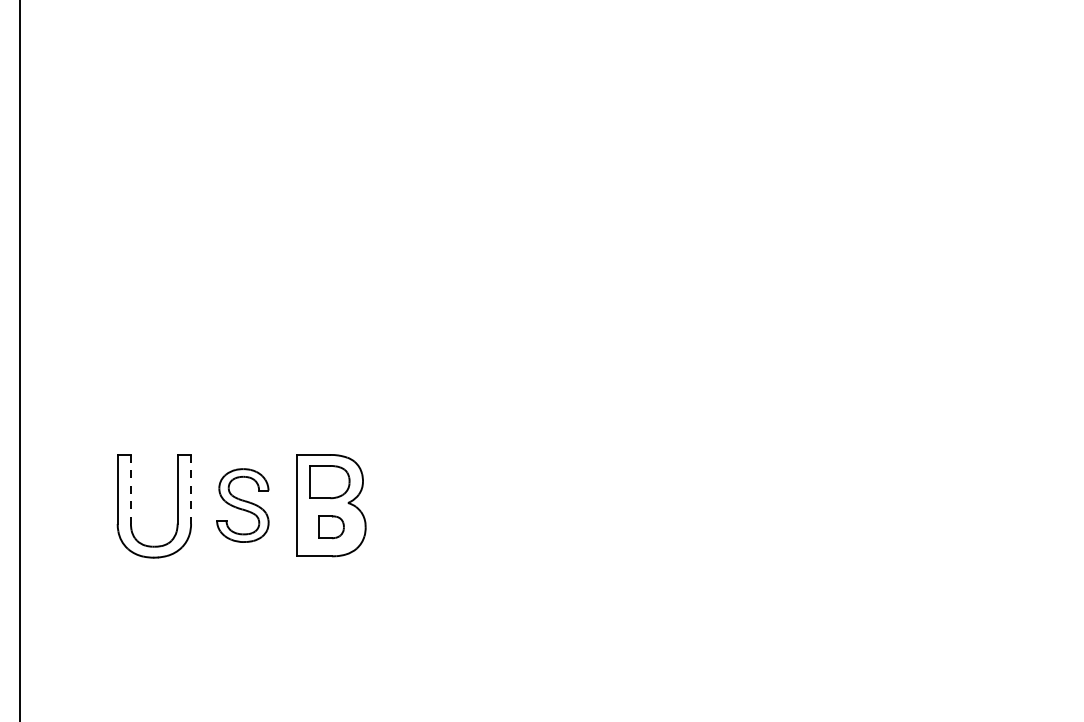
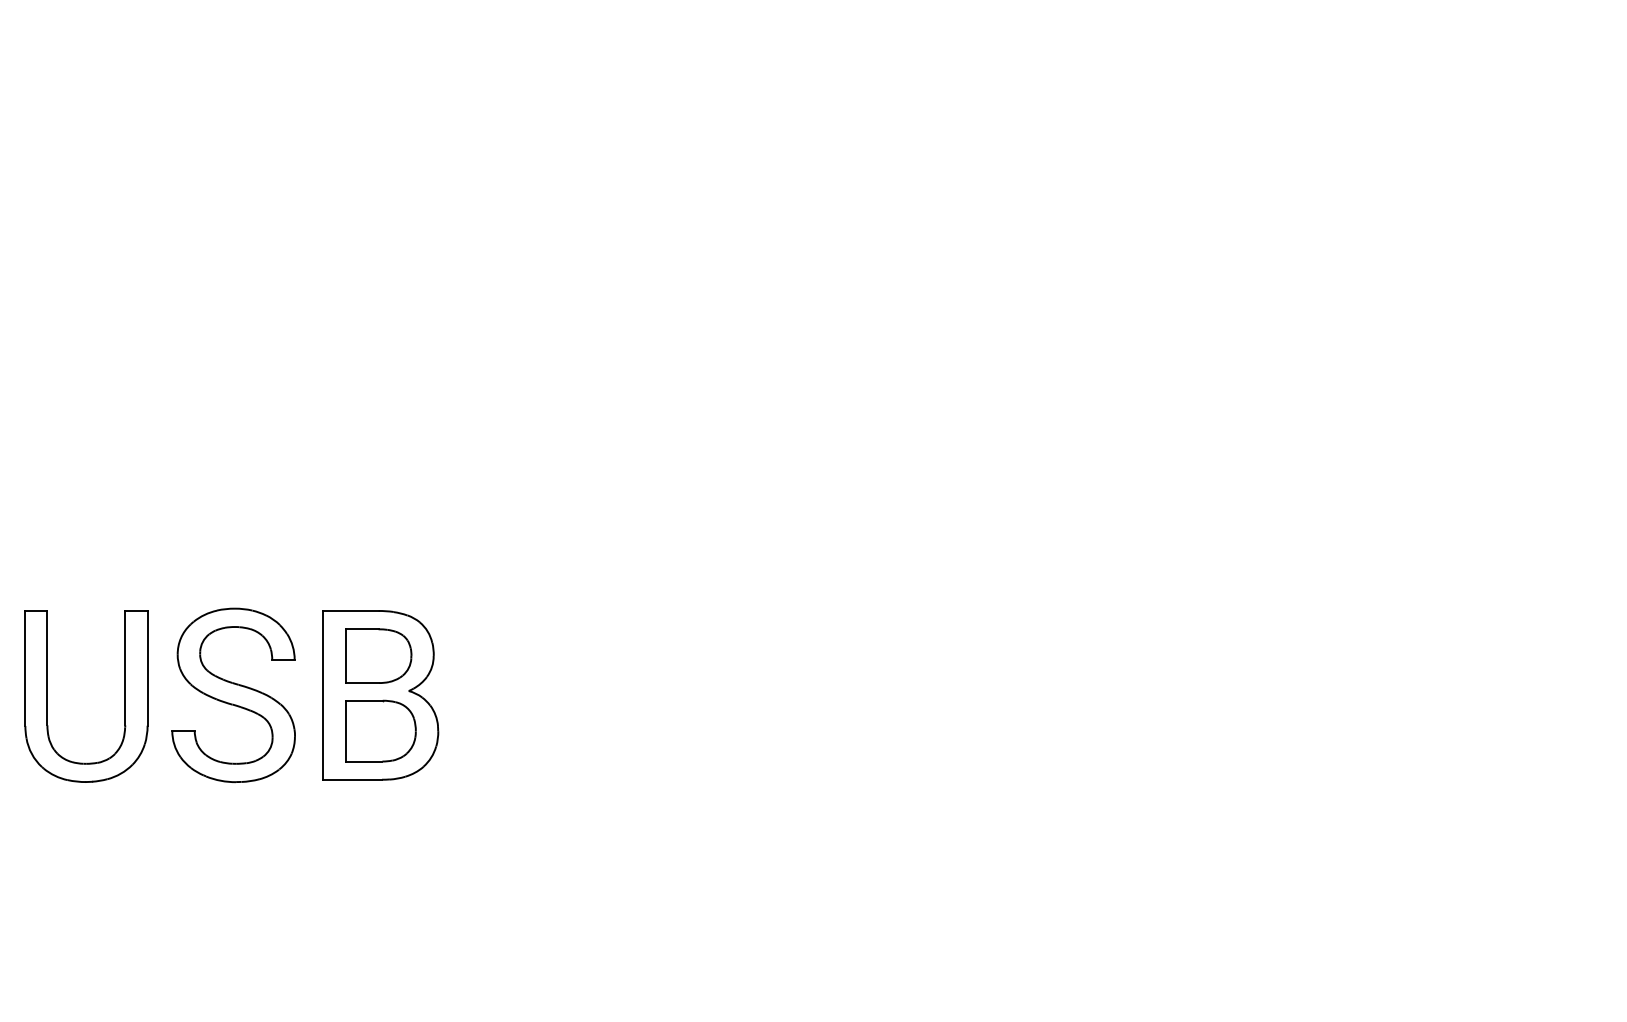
line: (130, 489) -> (46, 668), dashed -> solid
line: (191, 489) -> (148, 668), dashed -> solid
part: (242, 505) -> (233, 695), size x1.43
part: (331, 527) -> (381, 731), size x1.67

